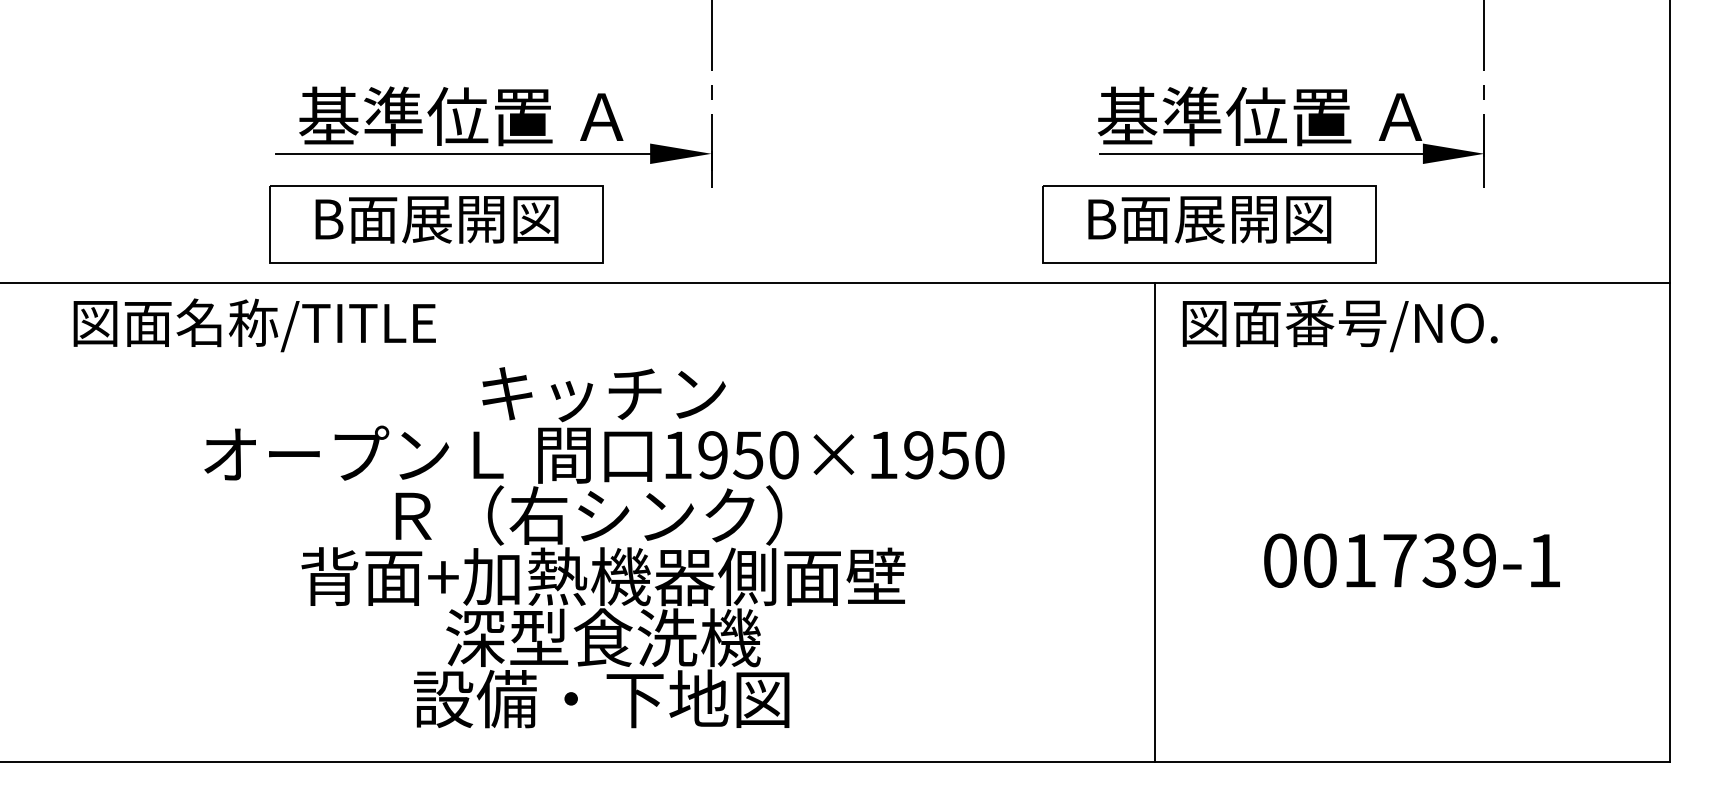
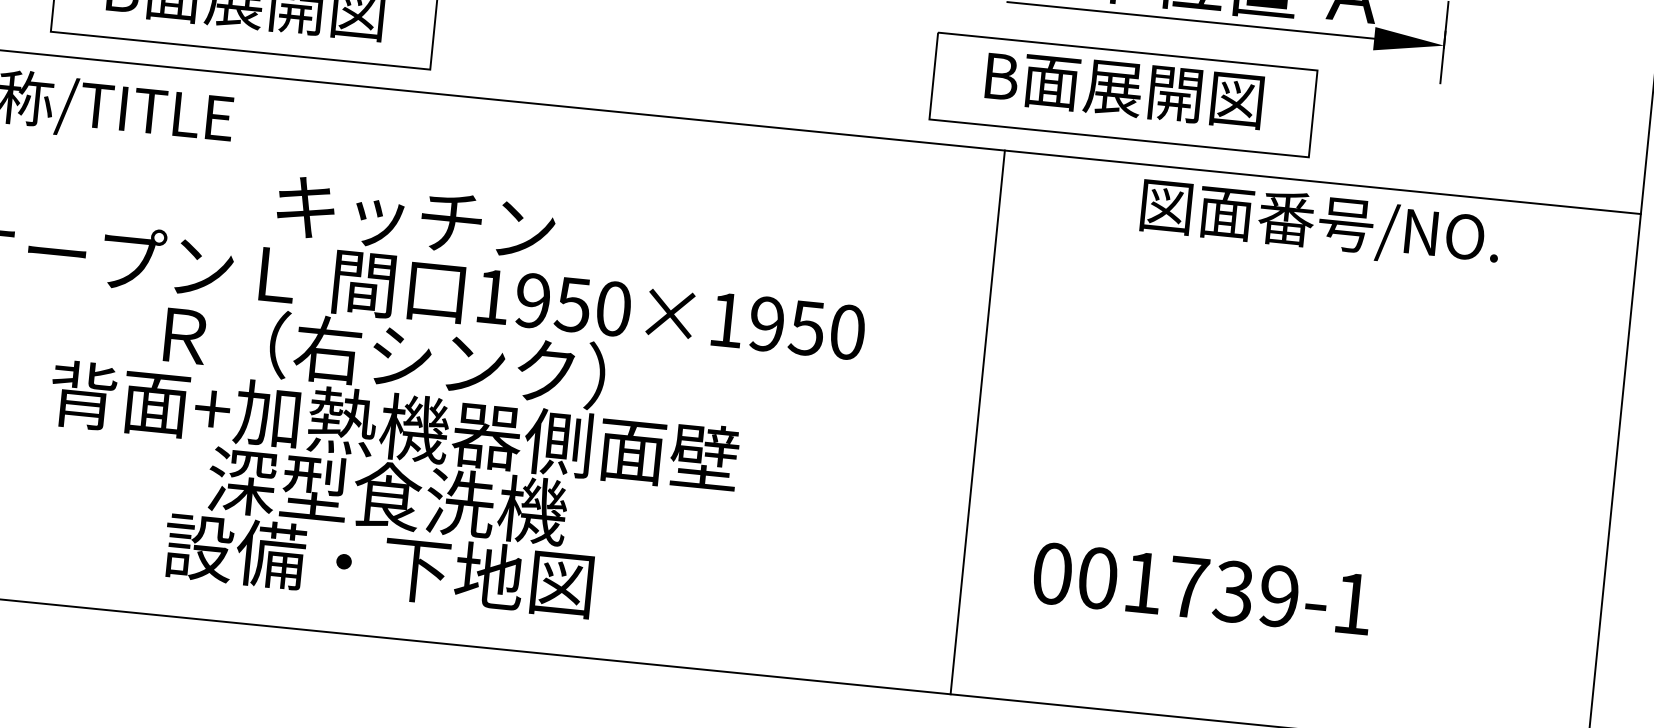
text: (1339, 325) -> (1319, 224), moved
line: (1154, 522) -> (977, 422), moved
text: (1411, 560) -> (1201, 588), moved

